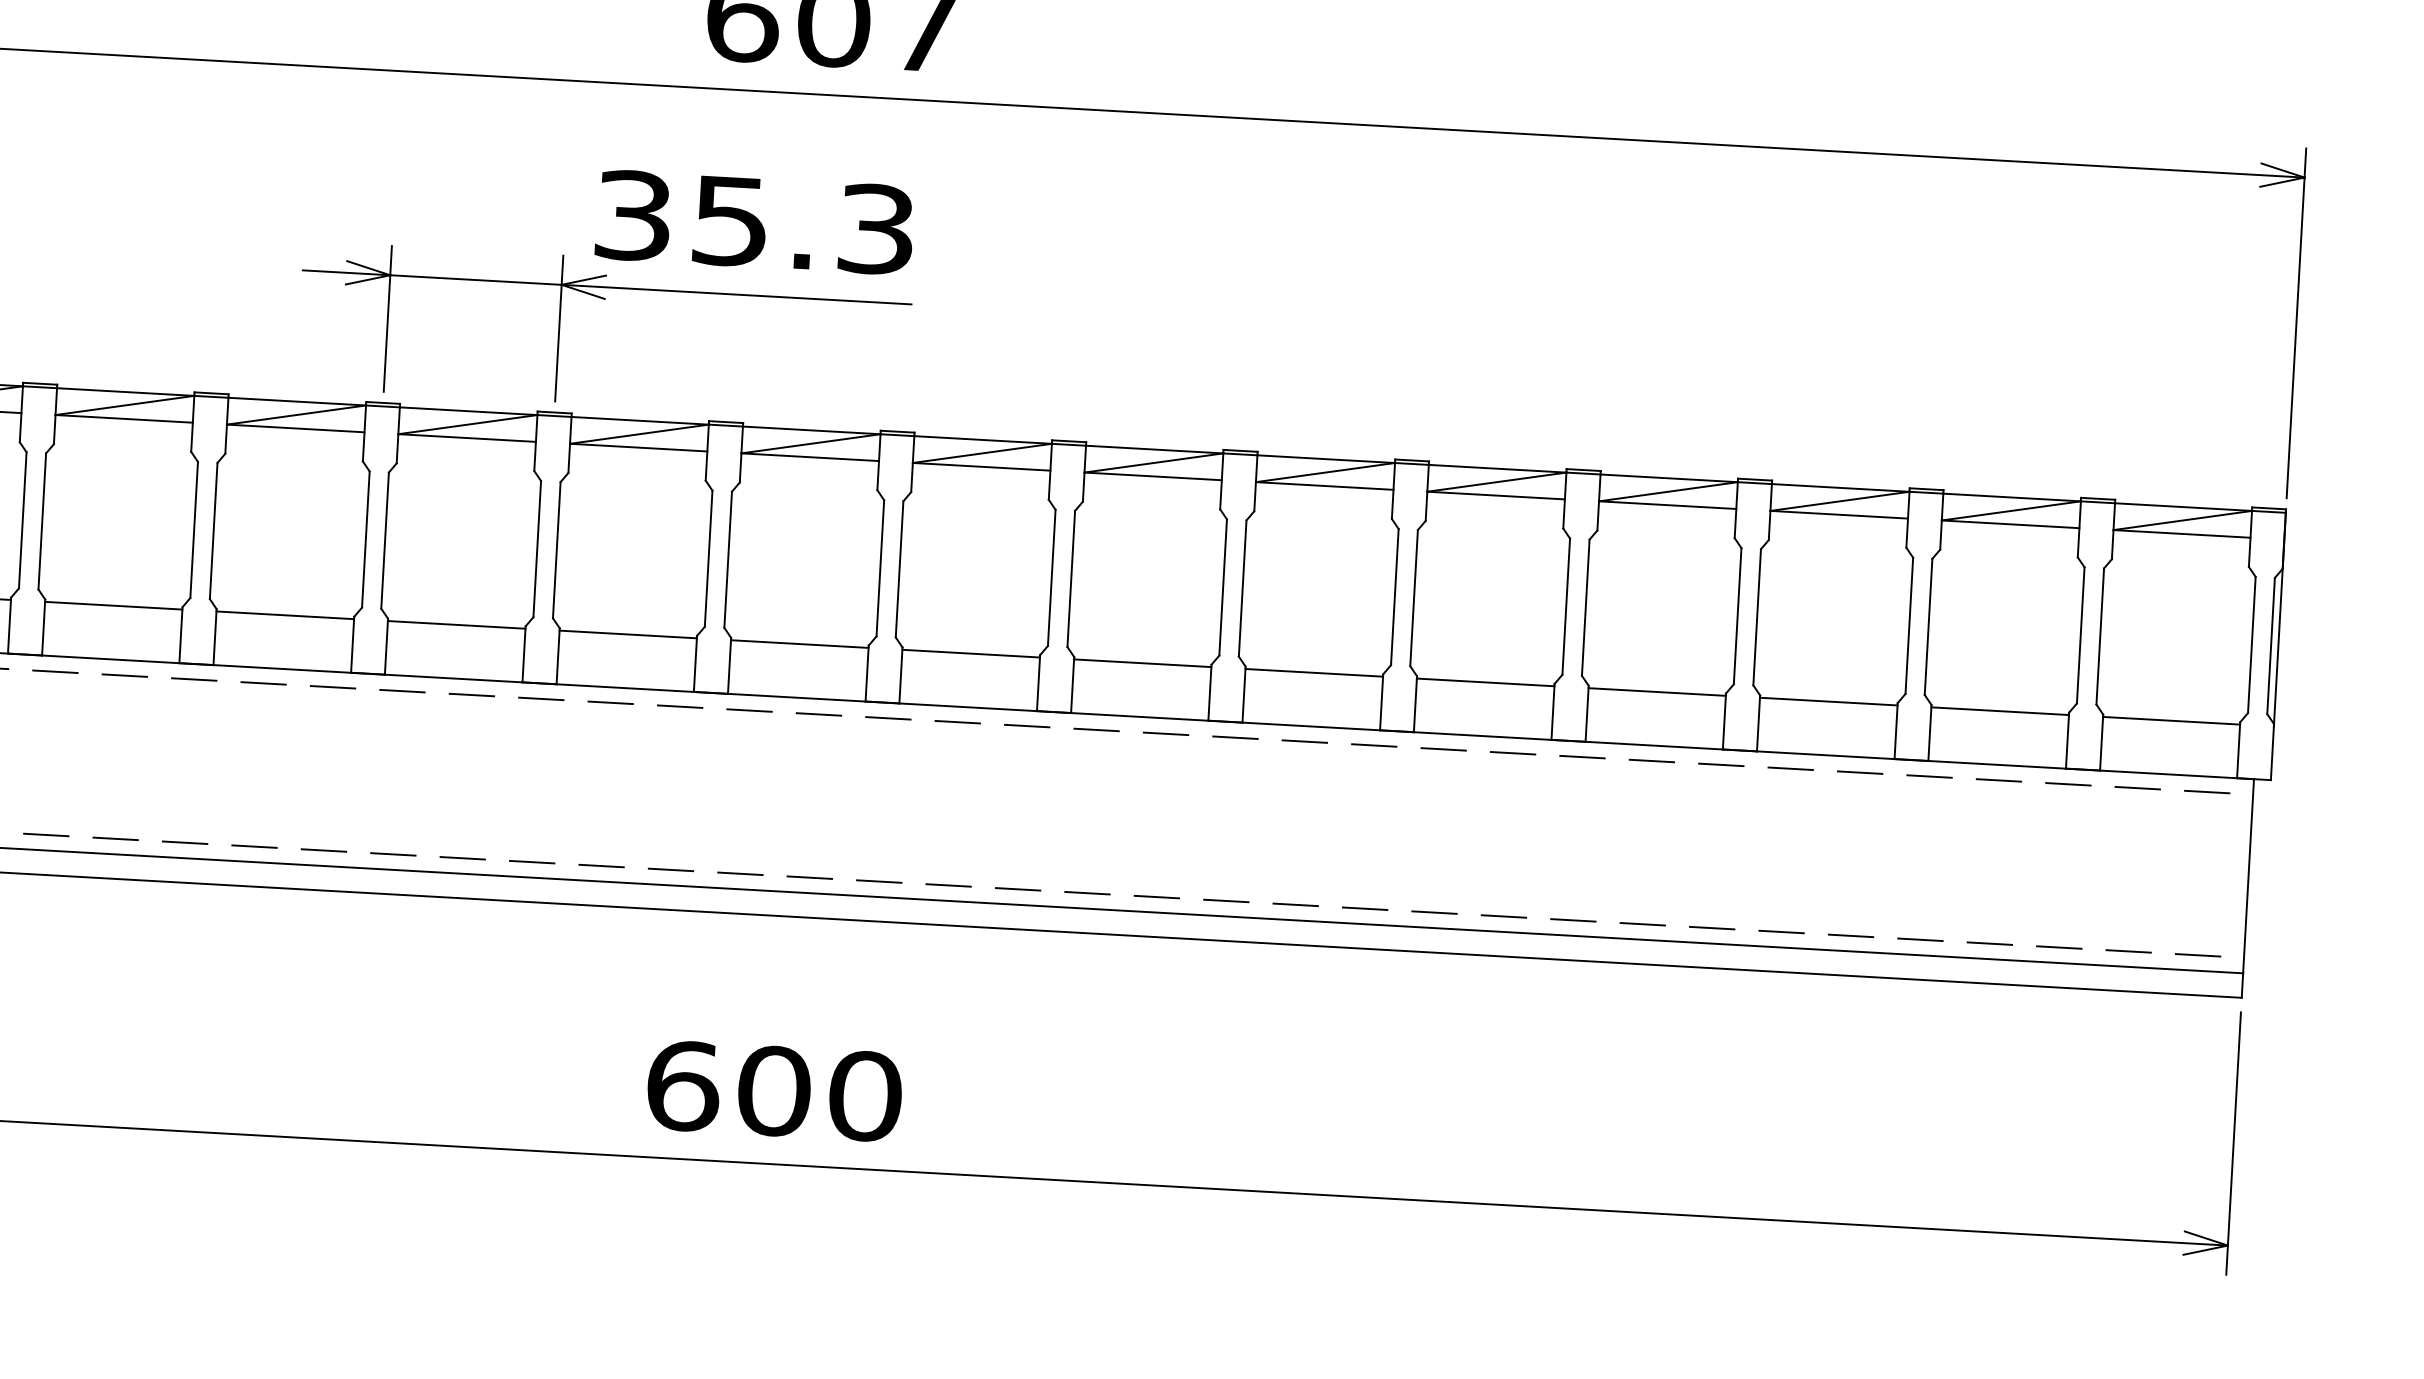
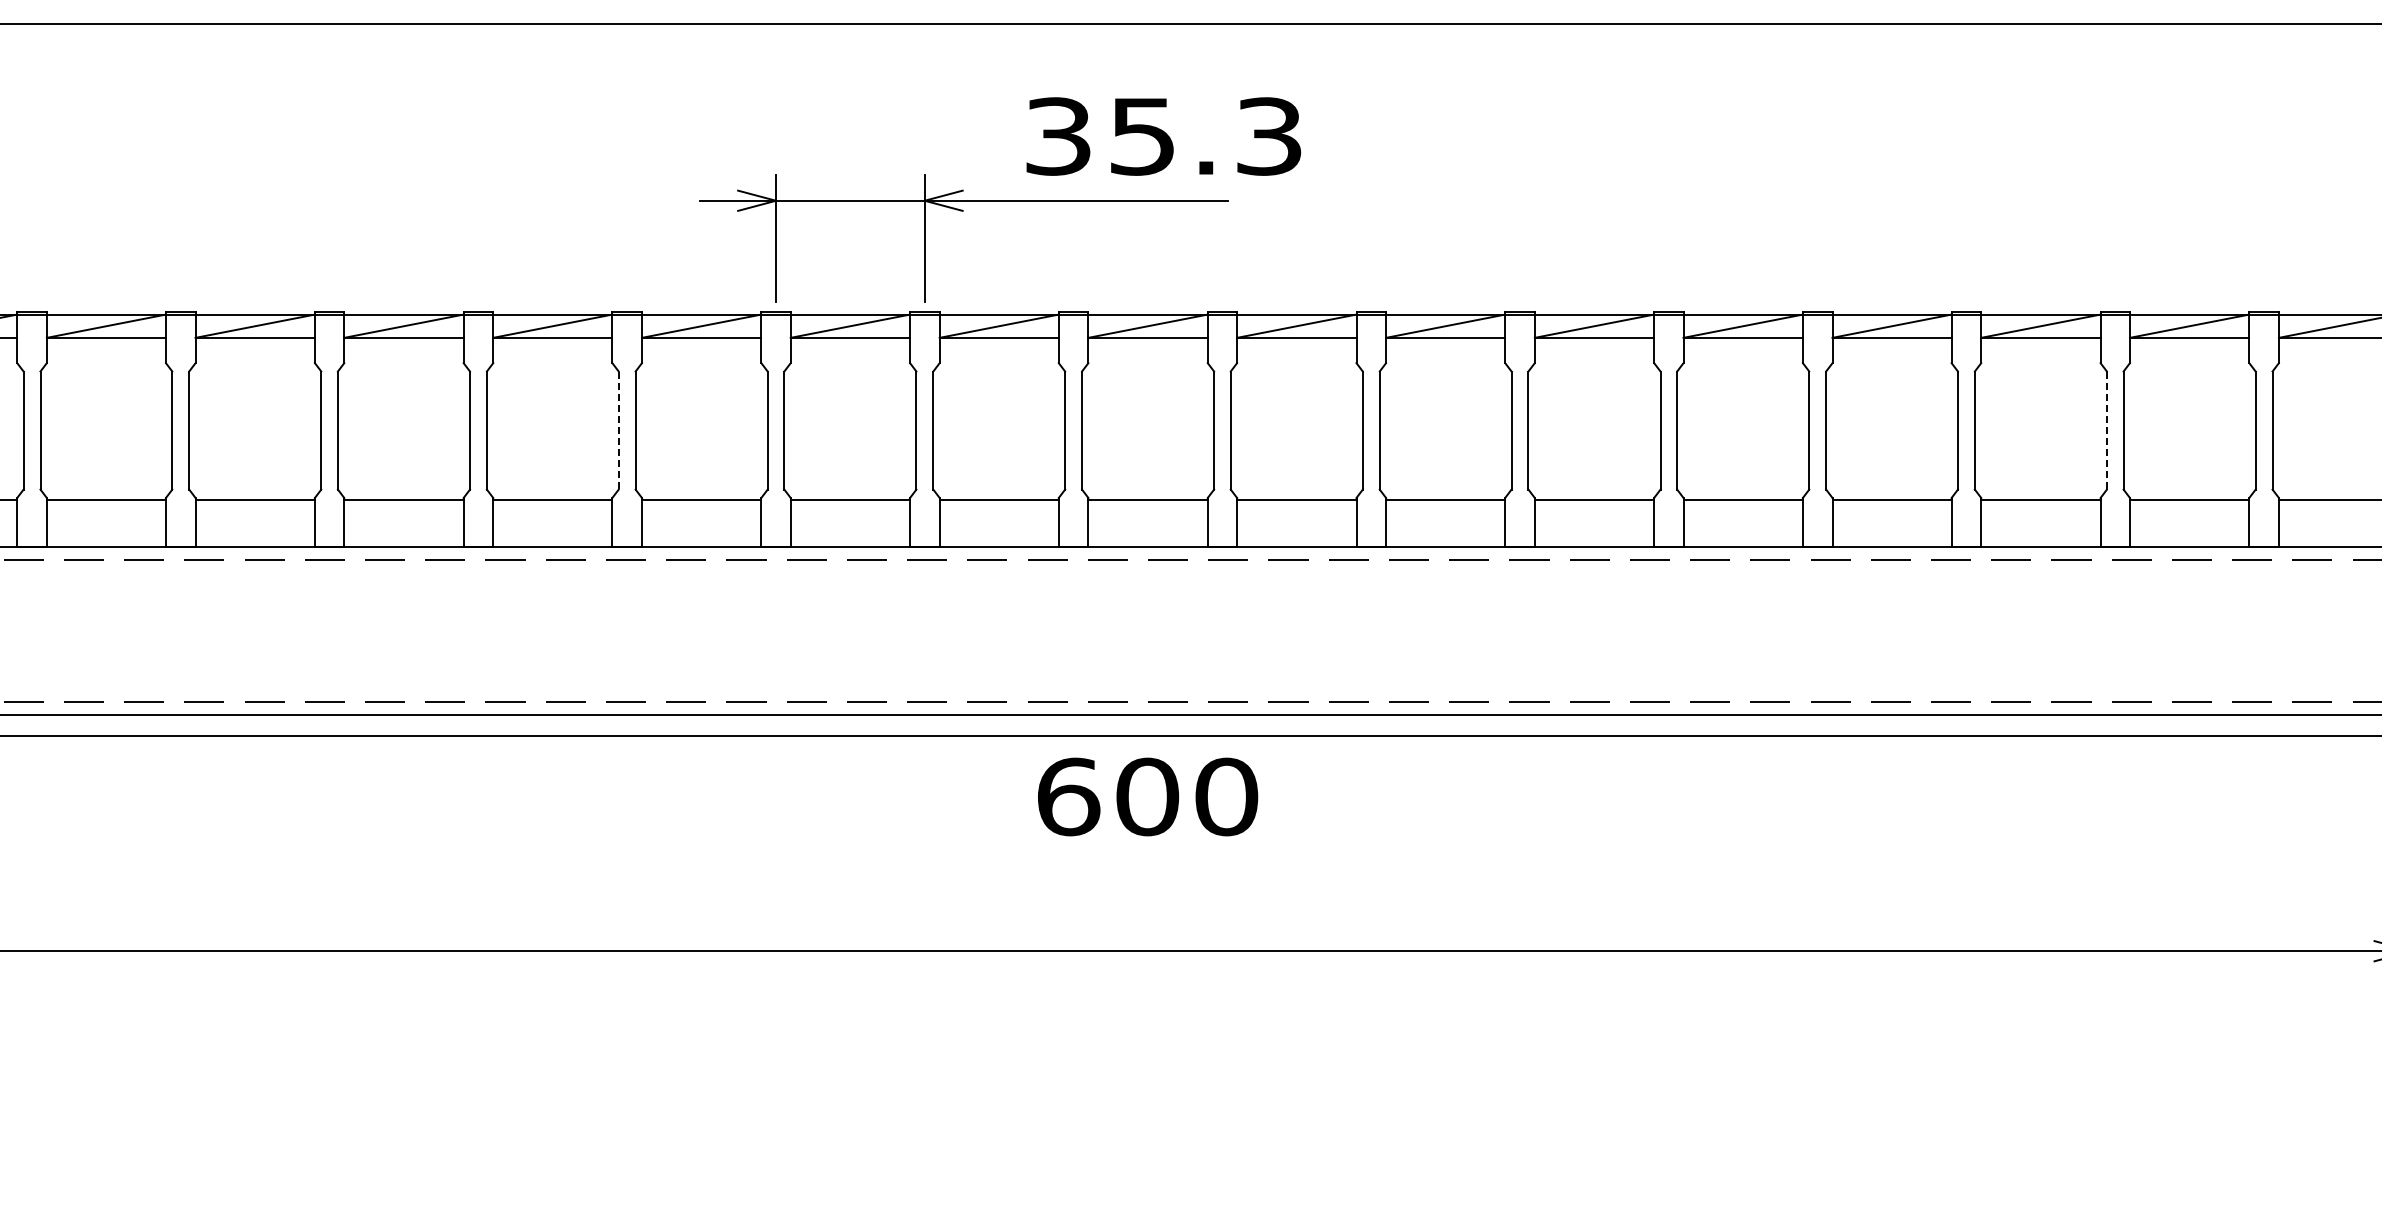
text: (754, 222) -> (1163, 136), moved
line: (193, 531) -> (618, 431), solid -> dashed
line: (1908, 626) -> (2106, 431), solid -> dashed
text: (775, 1090) -> (1148, 796), moved

